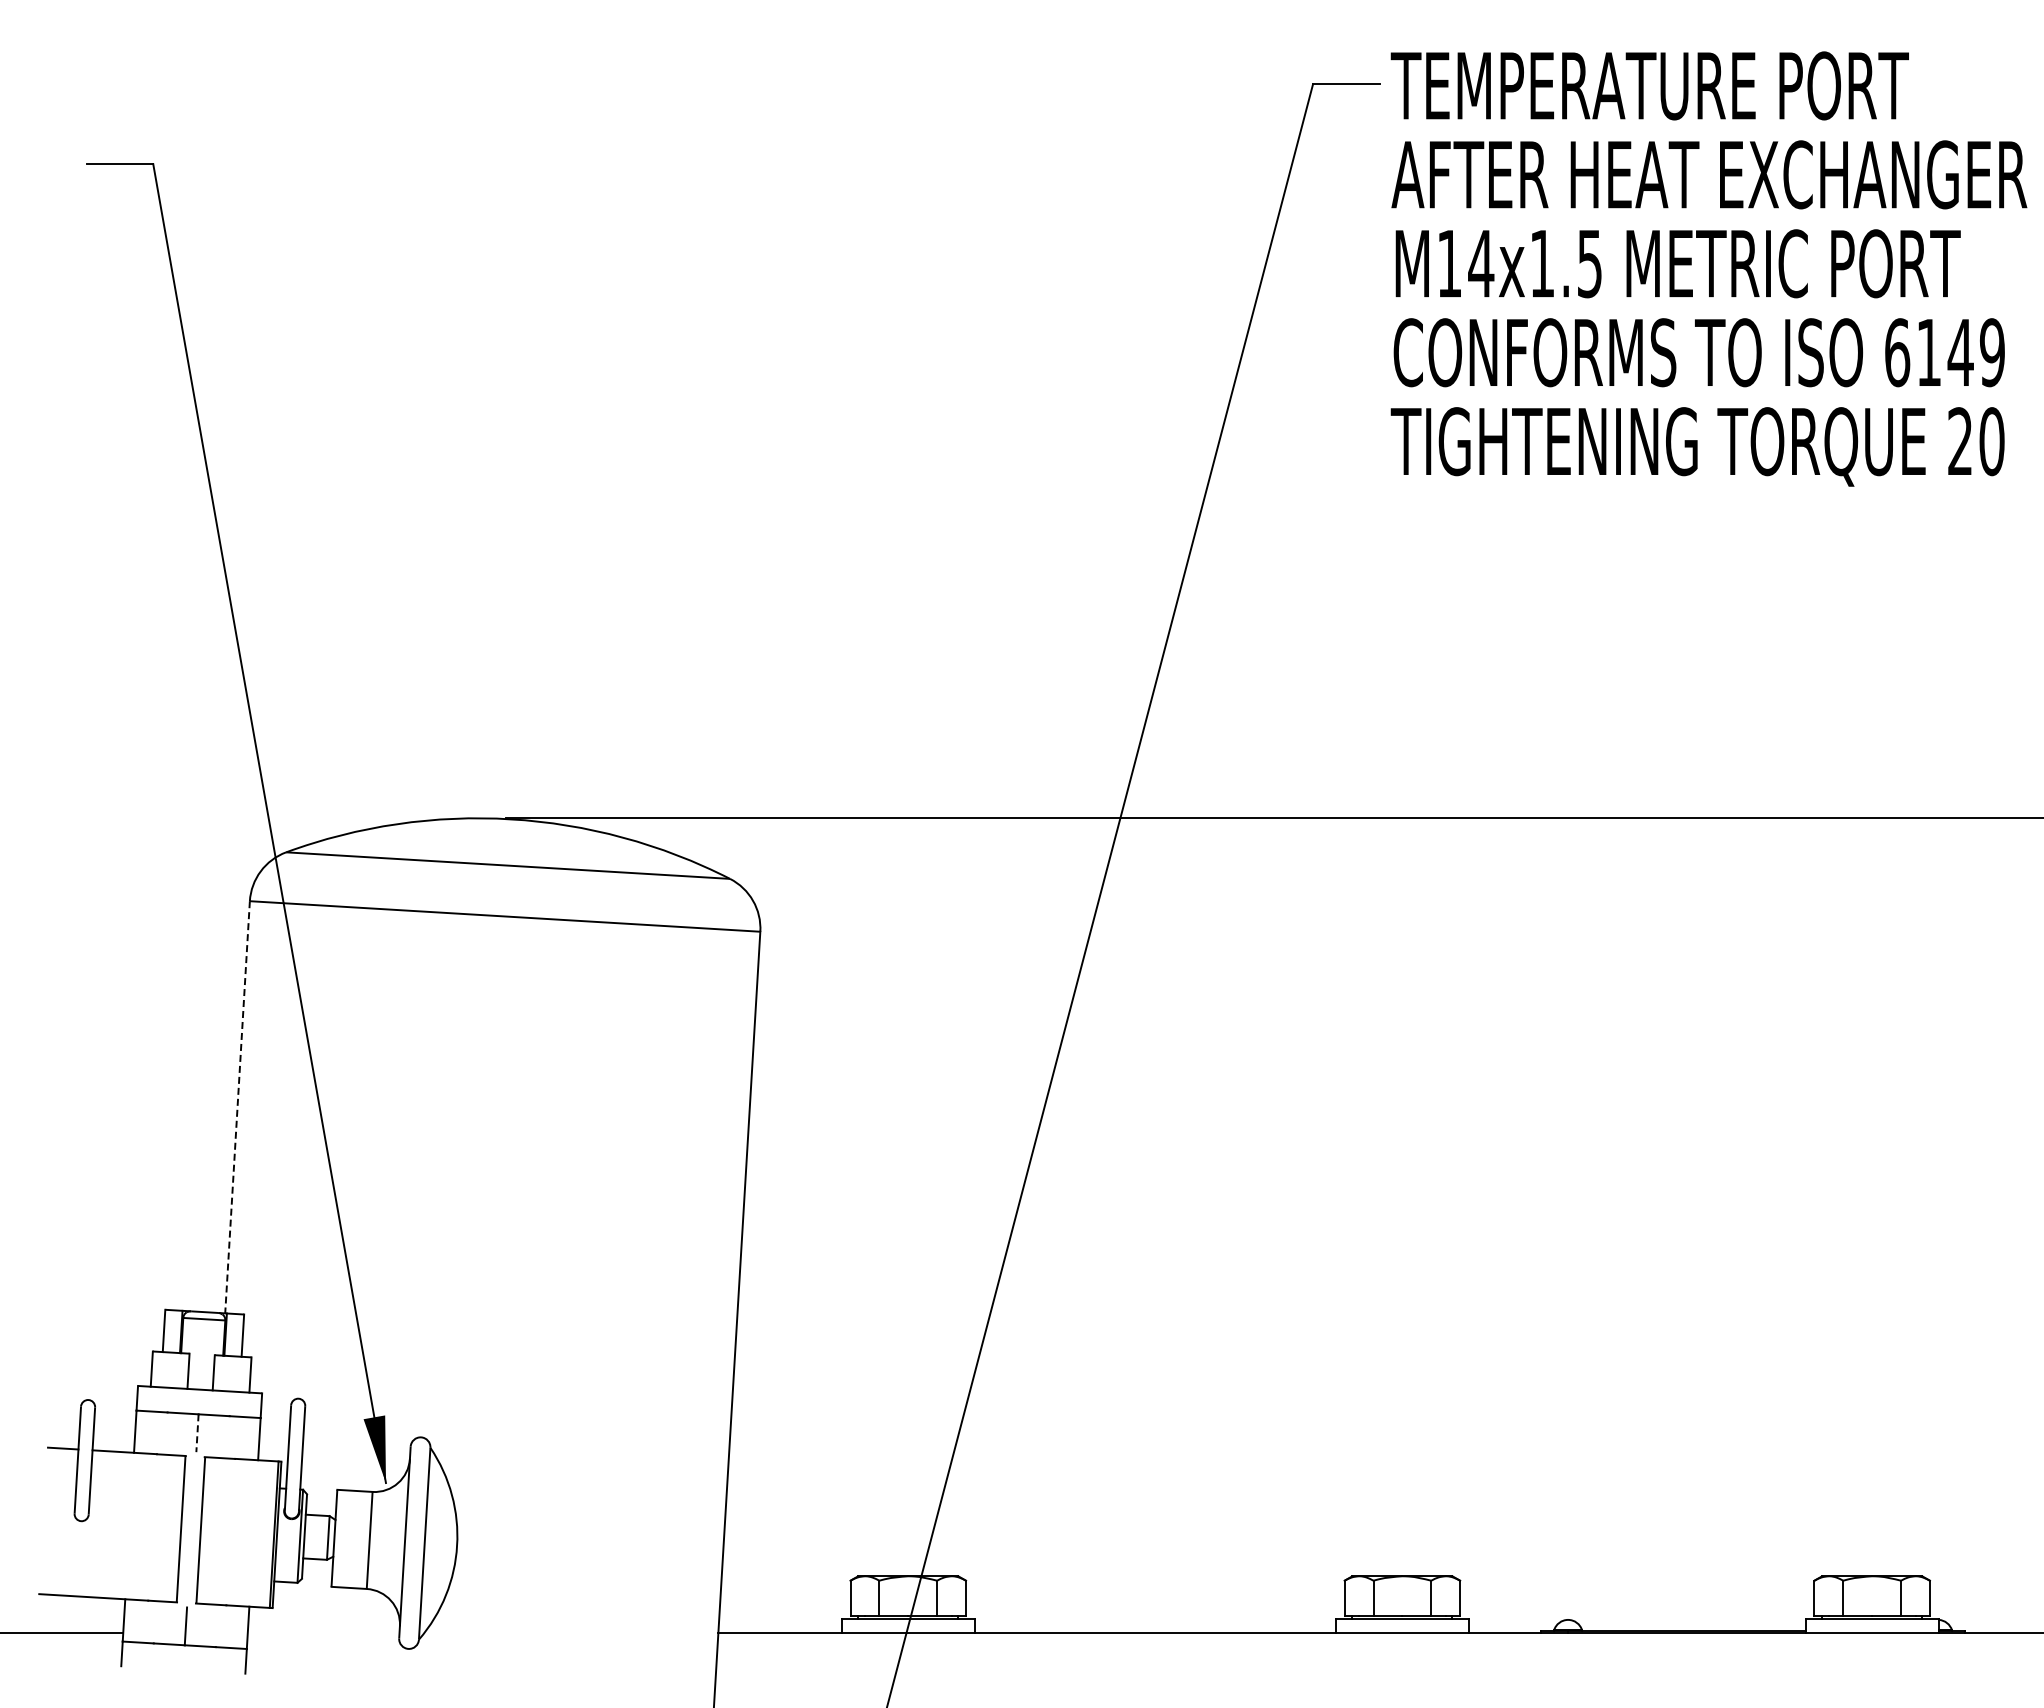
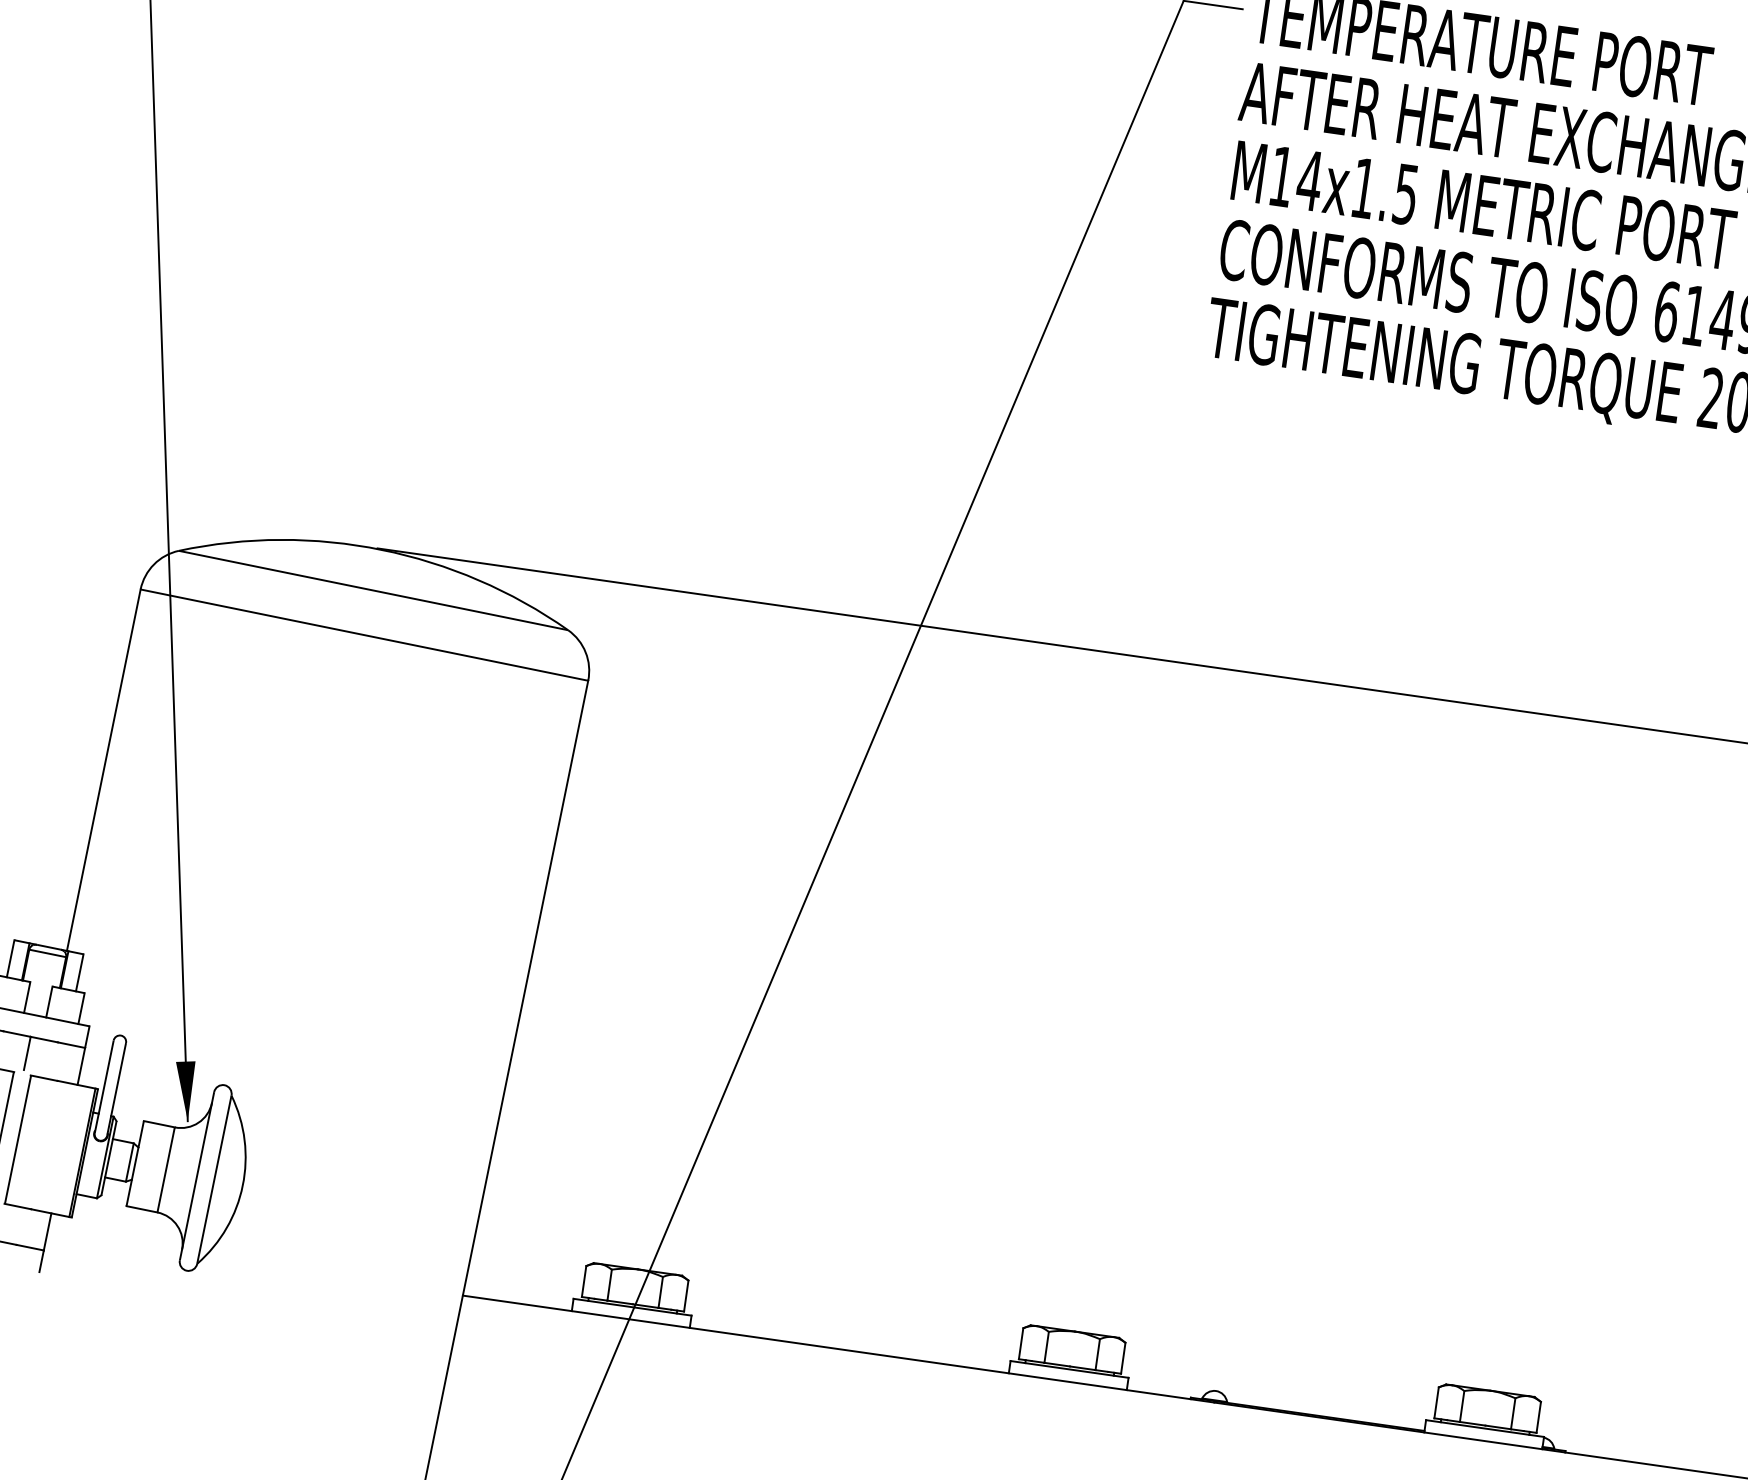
line: (237, 1107) -> (103, 770), dashed -> solid
line: (197, 1433) -> (27, 1053), dashed -> solid

